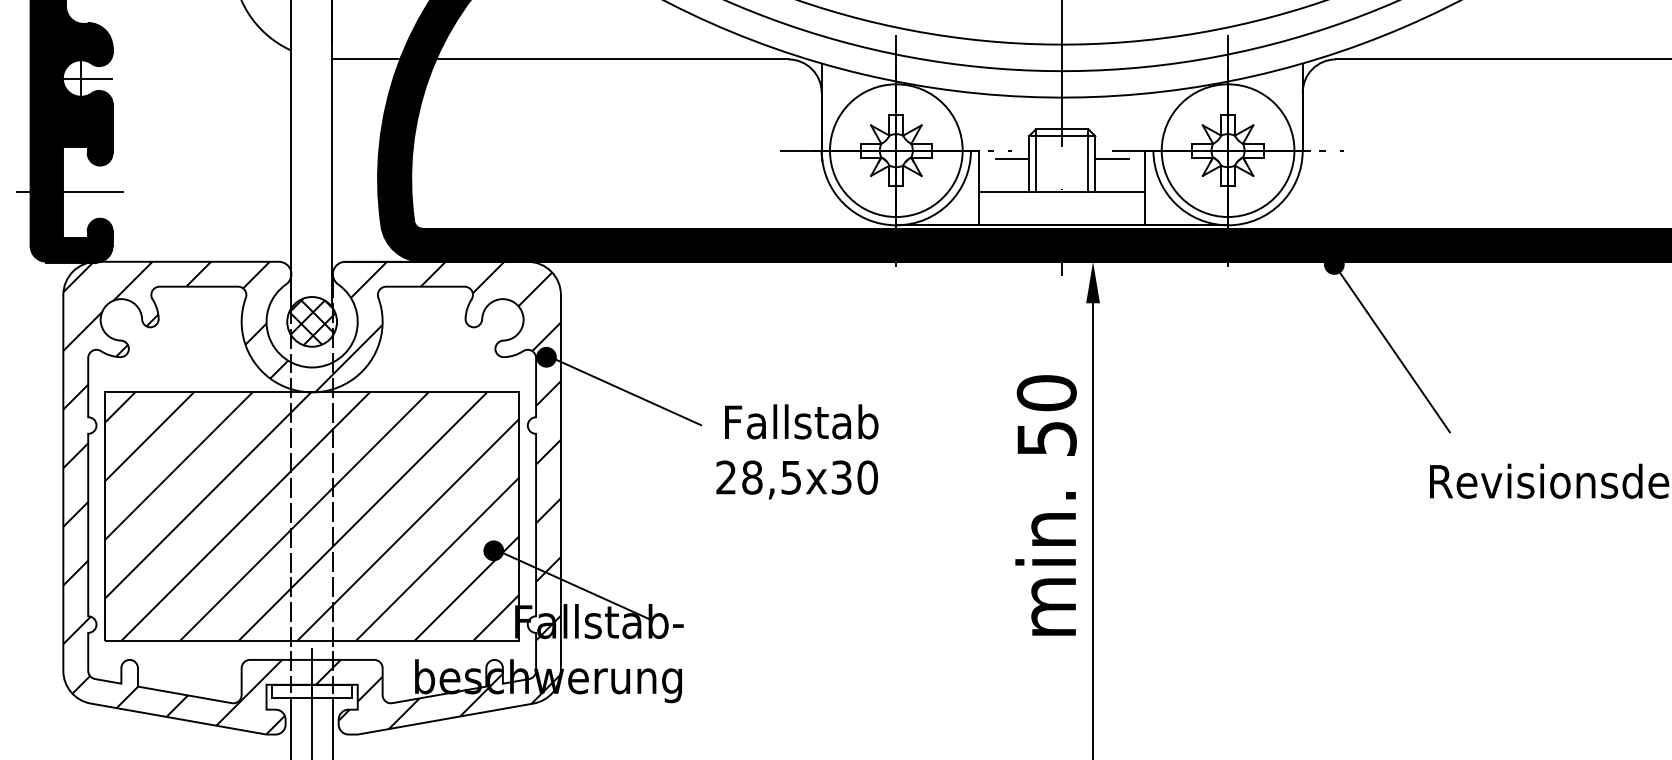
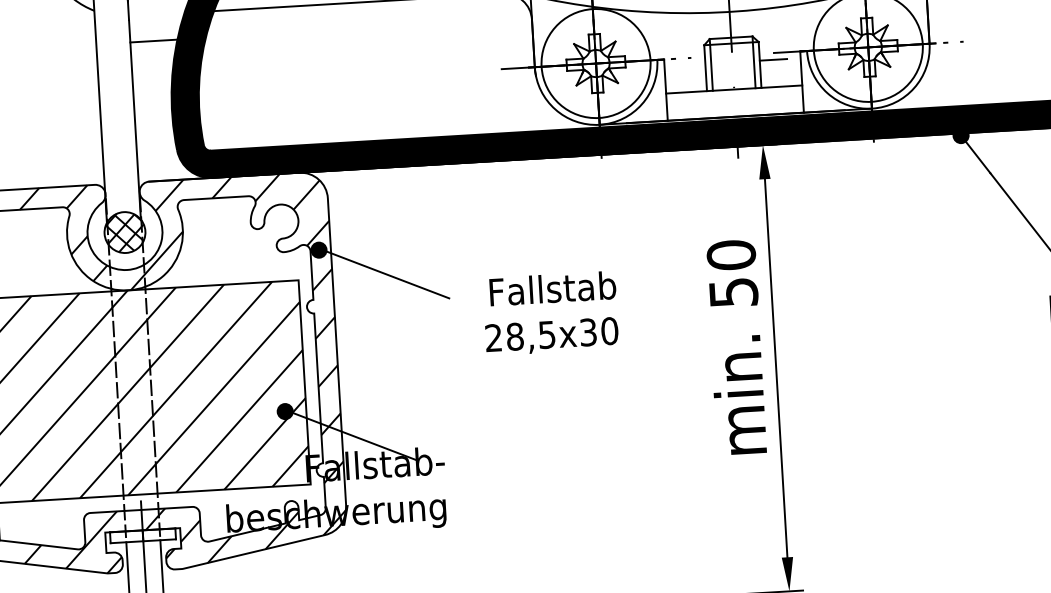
line: (366, 59) -> (158, 40), moved
line: (1012, 158) -> (691, 64), removed
text: (797, 451) -> (550, 313), moved

